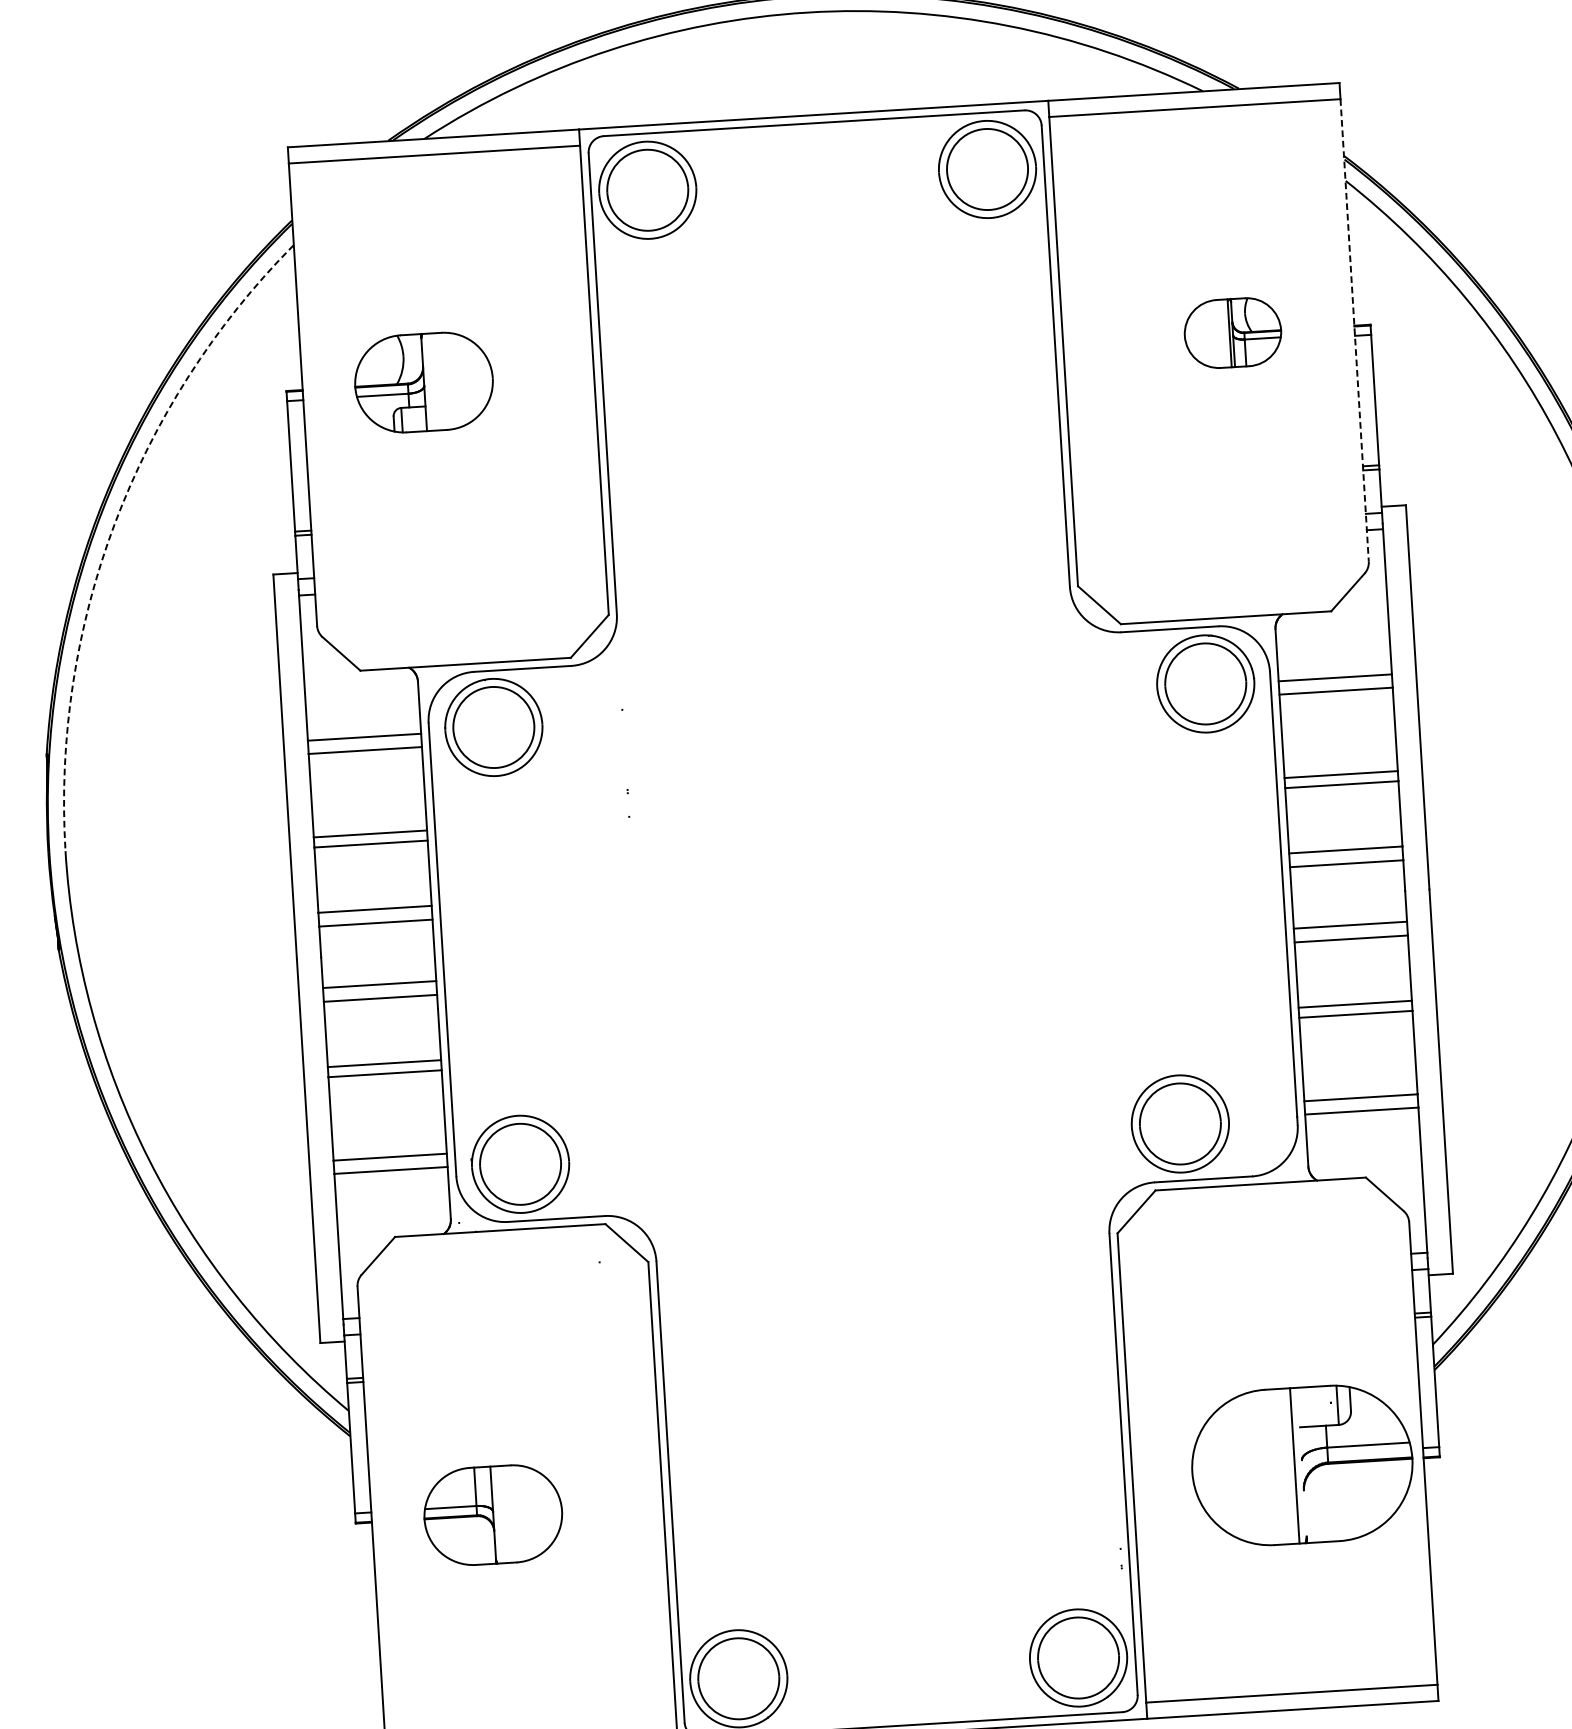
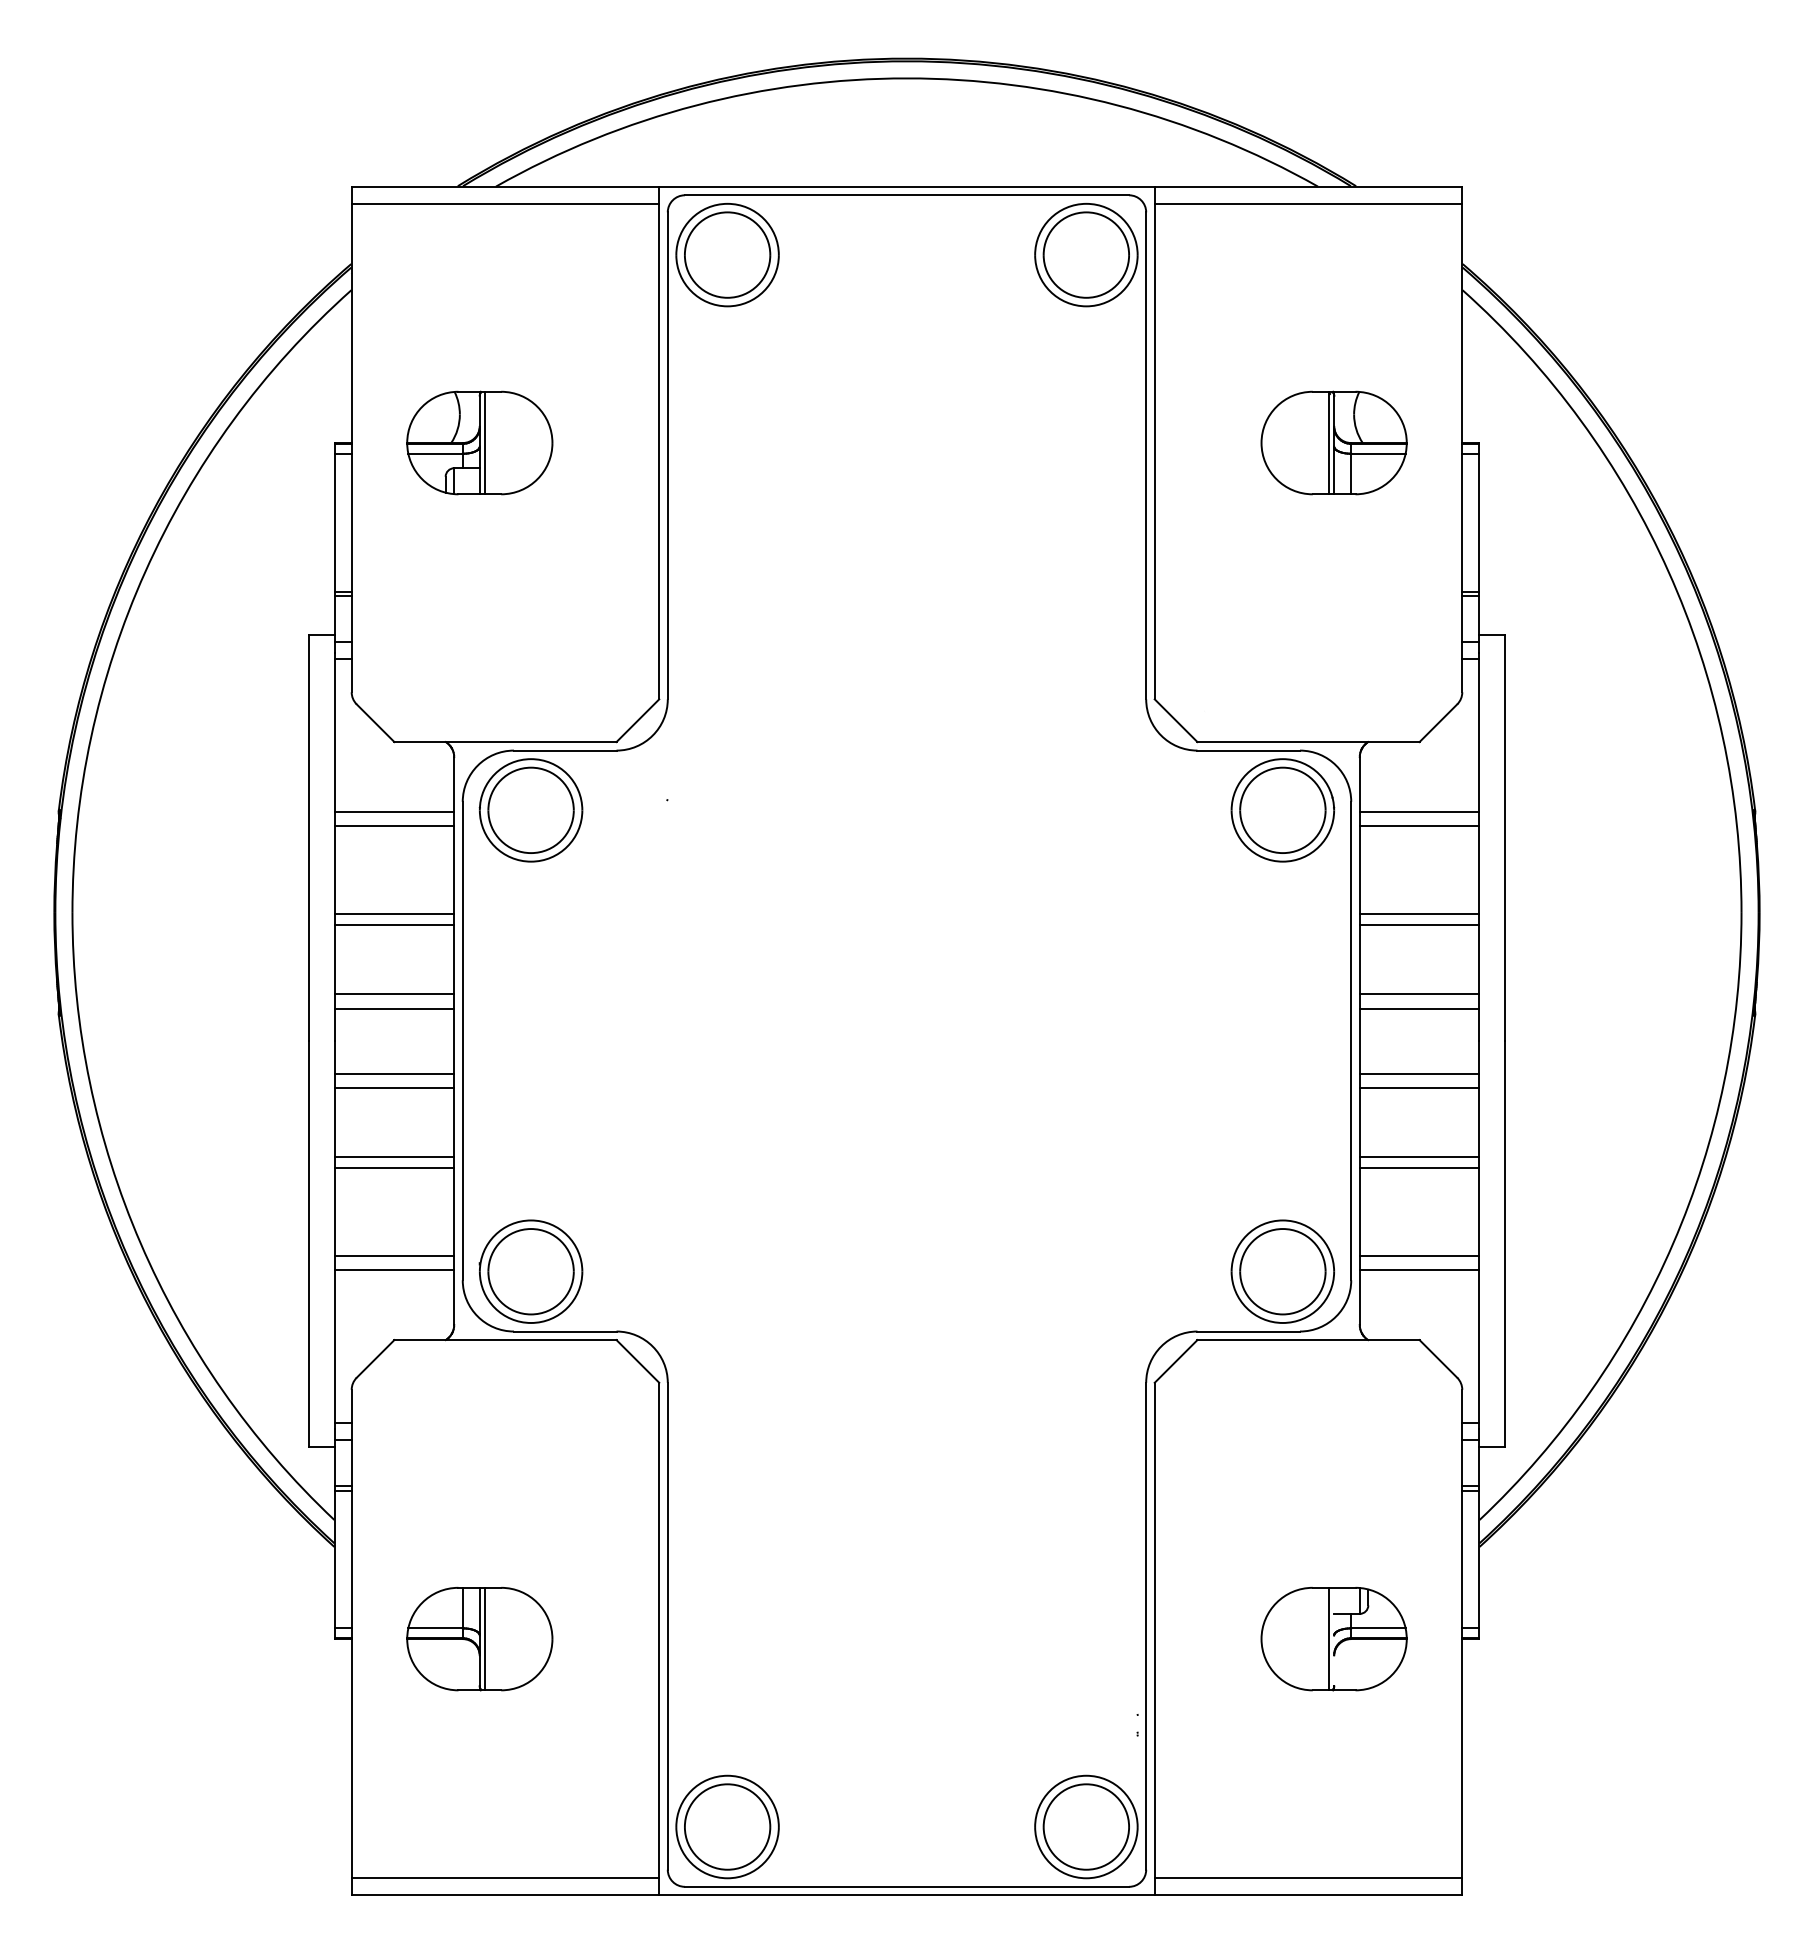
line: (1354, 330) -> (1462, 448), dashed -> solid
part: (1232, 332) -> (1333, 442), size x1.43
line: (428, 381) -> (484, 442), added
arc: (114, 523) -> (145, 571), dashed -> solid
part: (1180, 1123) -> (1282, 1271), moved
part: (1301, 1466) -> (1333, 1639), size x0.62
line: (497, 1514) -> (484, 1638), added

